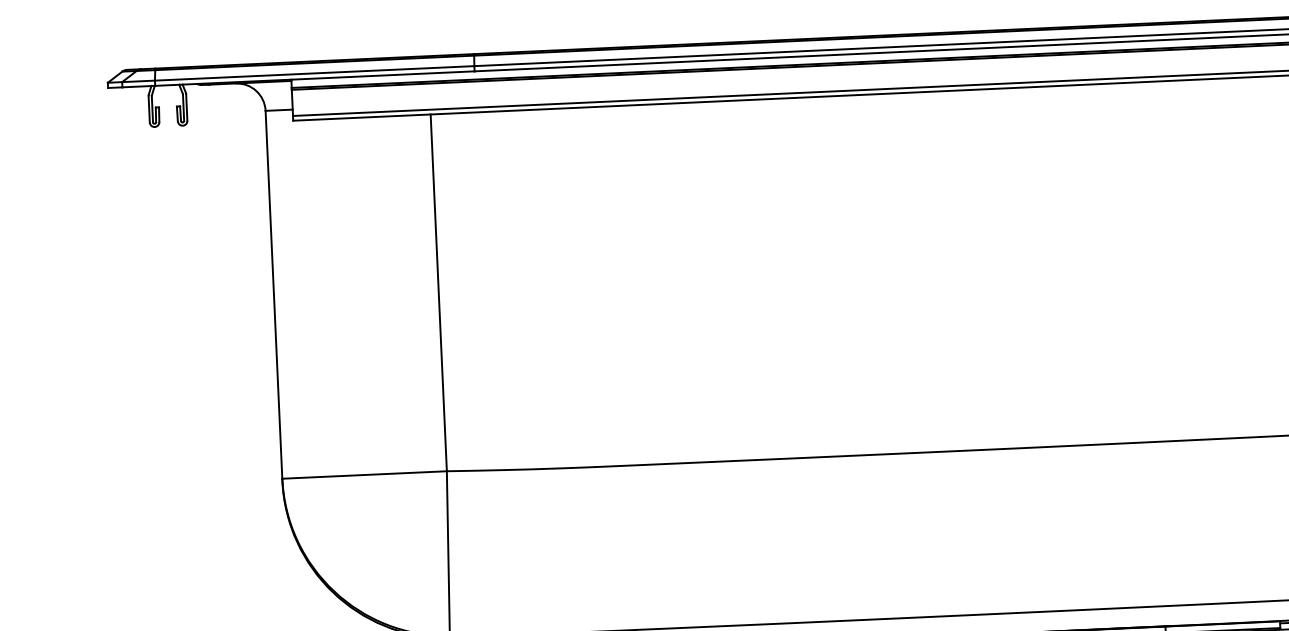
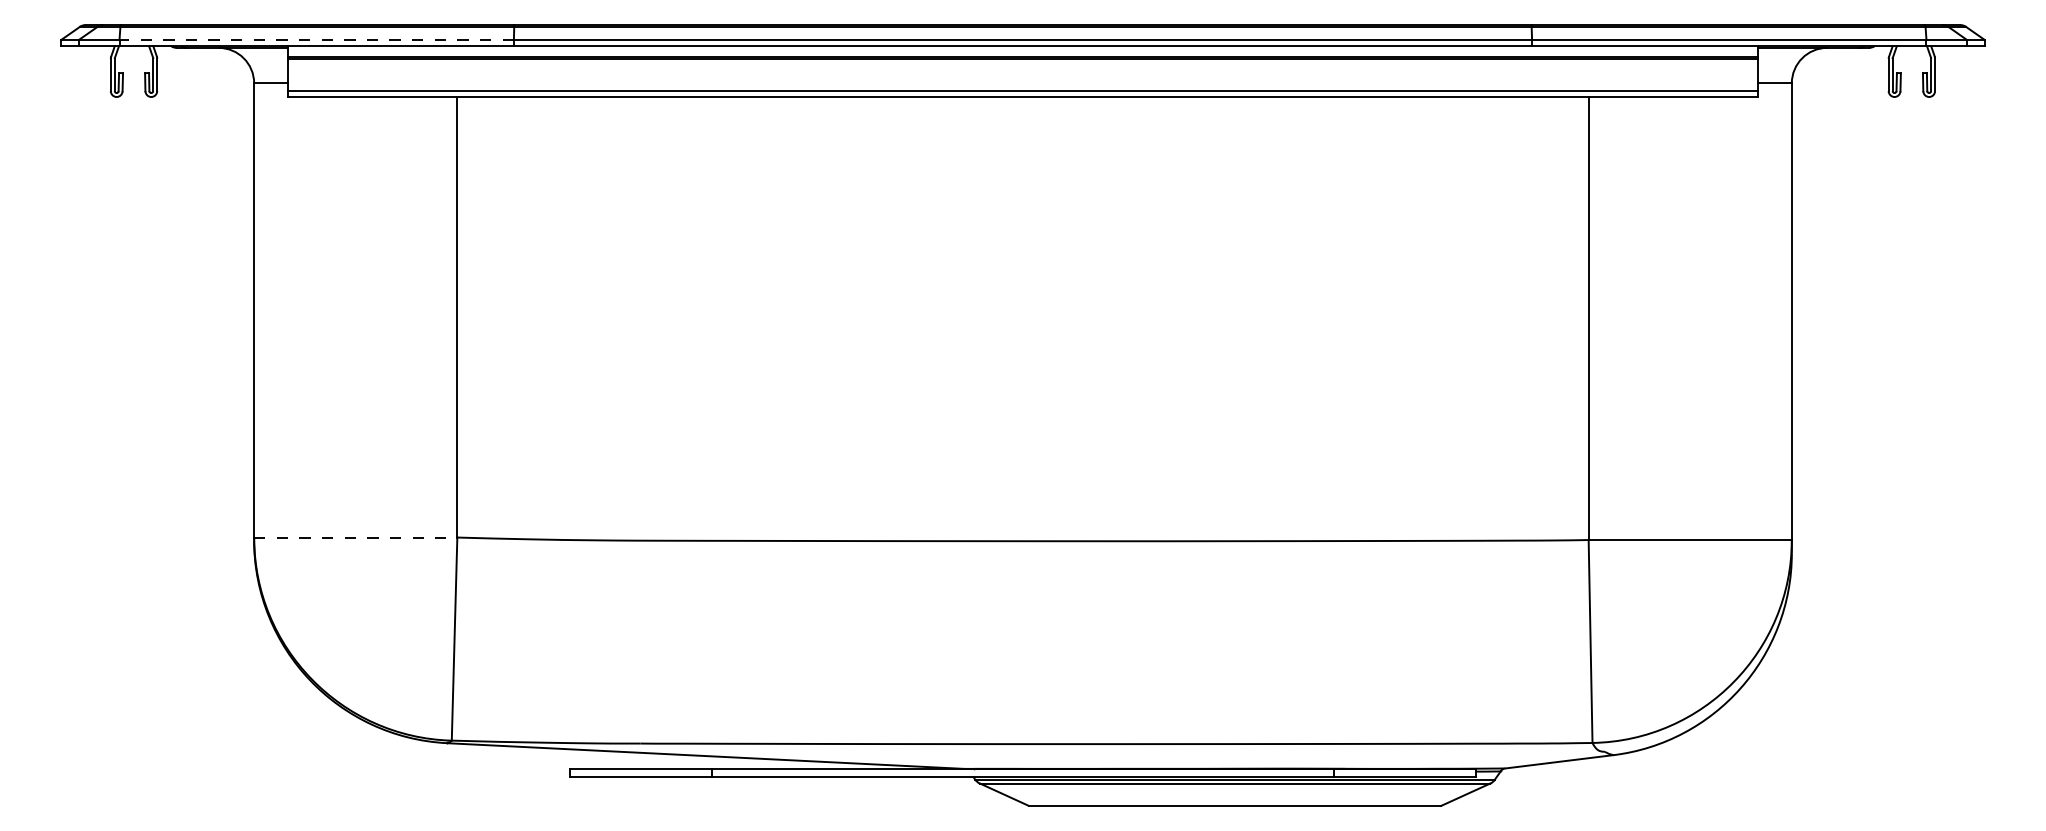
line: (314, 73) -> (316, 39), solid -> dashed
line: (364, 474) -> (355, 537), solid -> dashed

